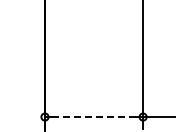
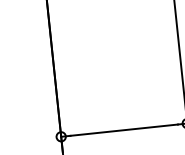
line: (94, 117) -> (124, 130), dashed -> solid

